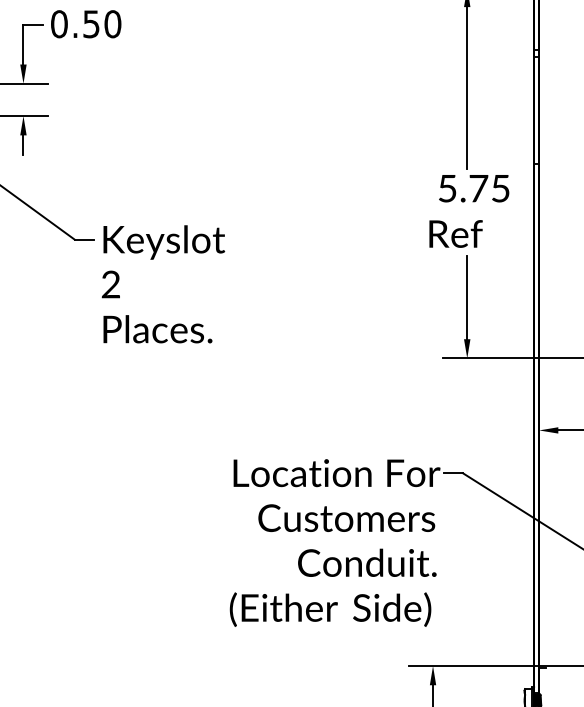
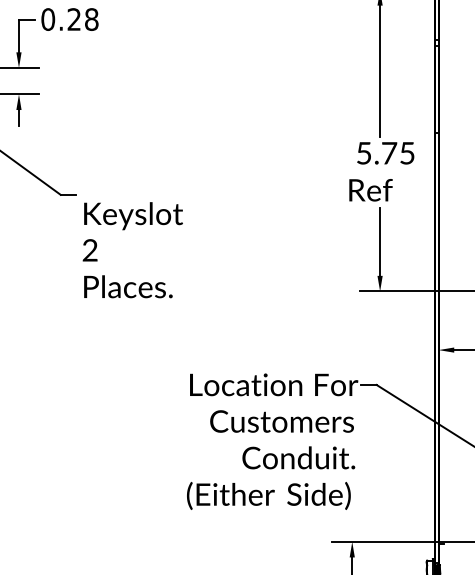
text: (101, 24) -> (82, 19), 0.50 -> 0.28
text: (162, 284) -> (132, 250), moved

